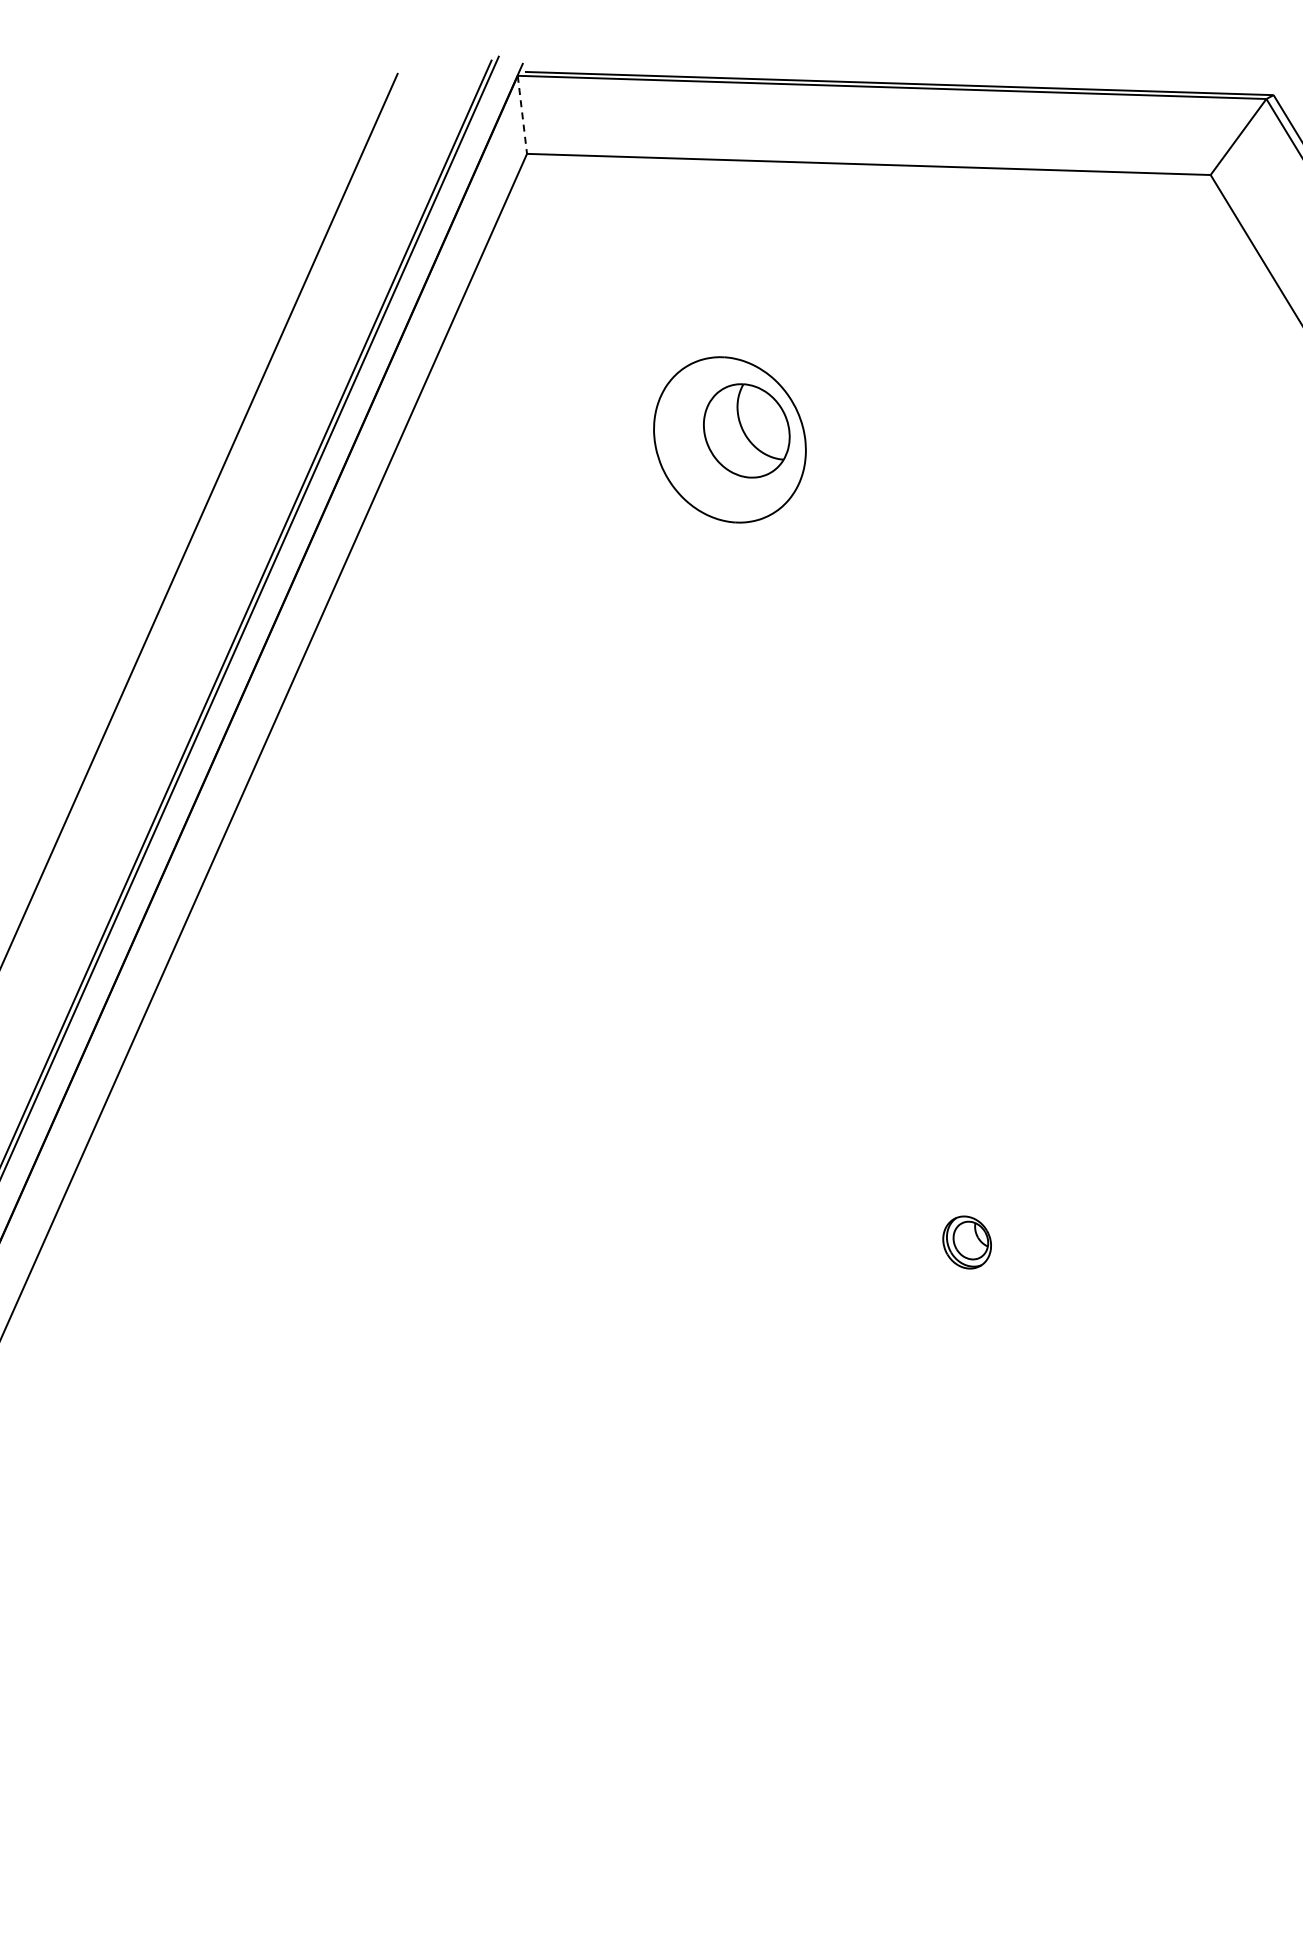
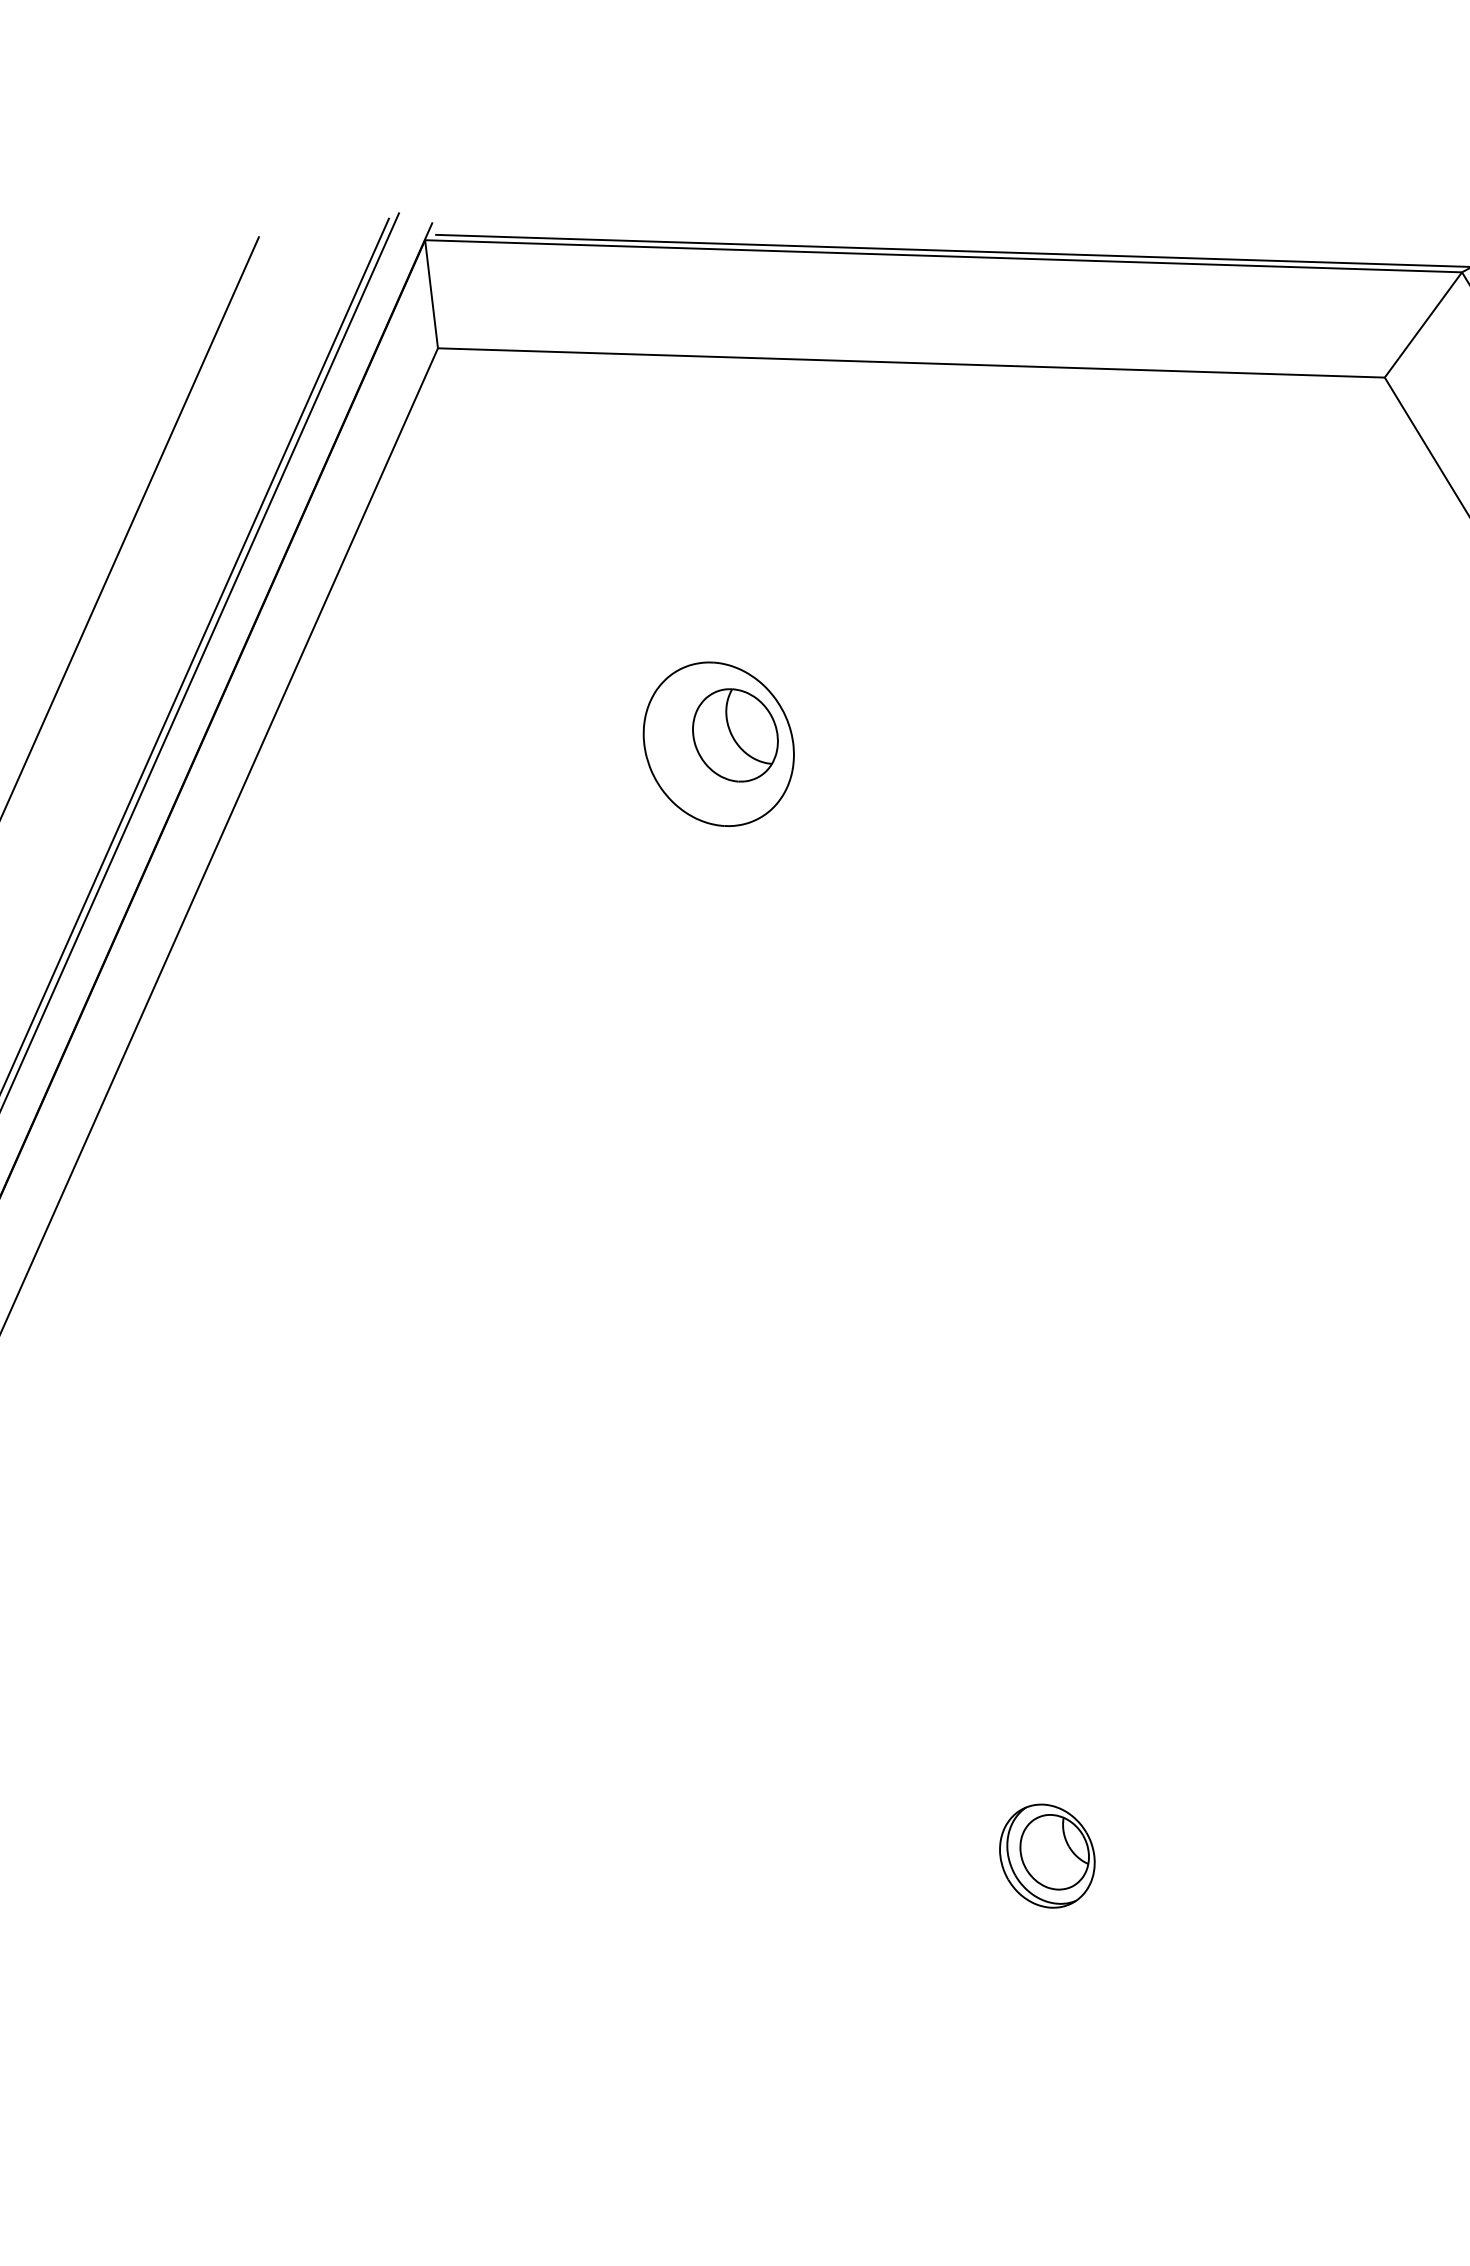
line: (522, 115) -> (431, 295), dashed -> solid
part: (729, 439) -> (718, 743), size x0.71
part: (967, 1242) -> (1047, 1856), size x1.43

